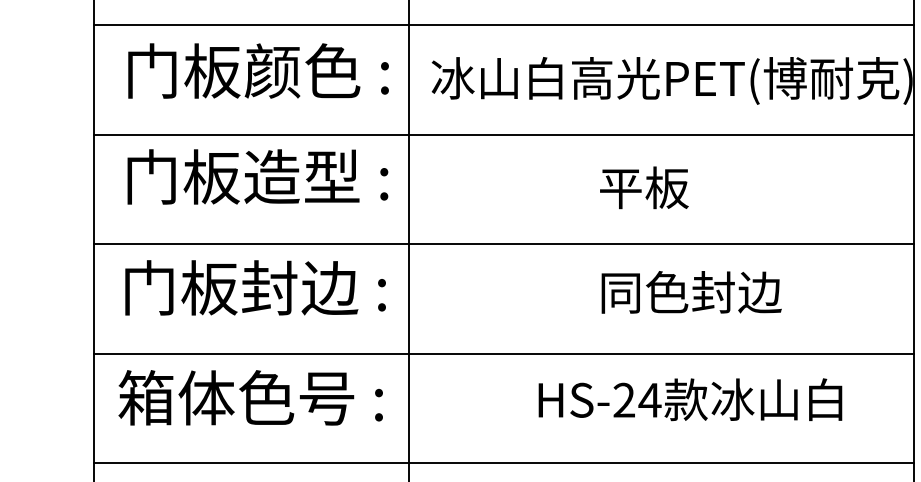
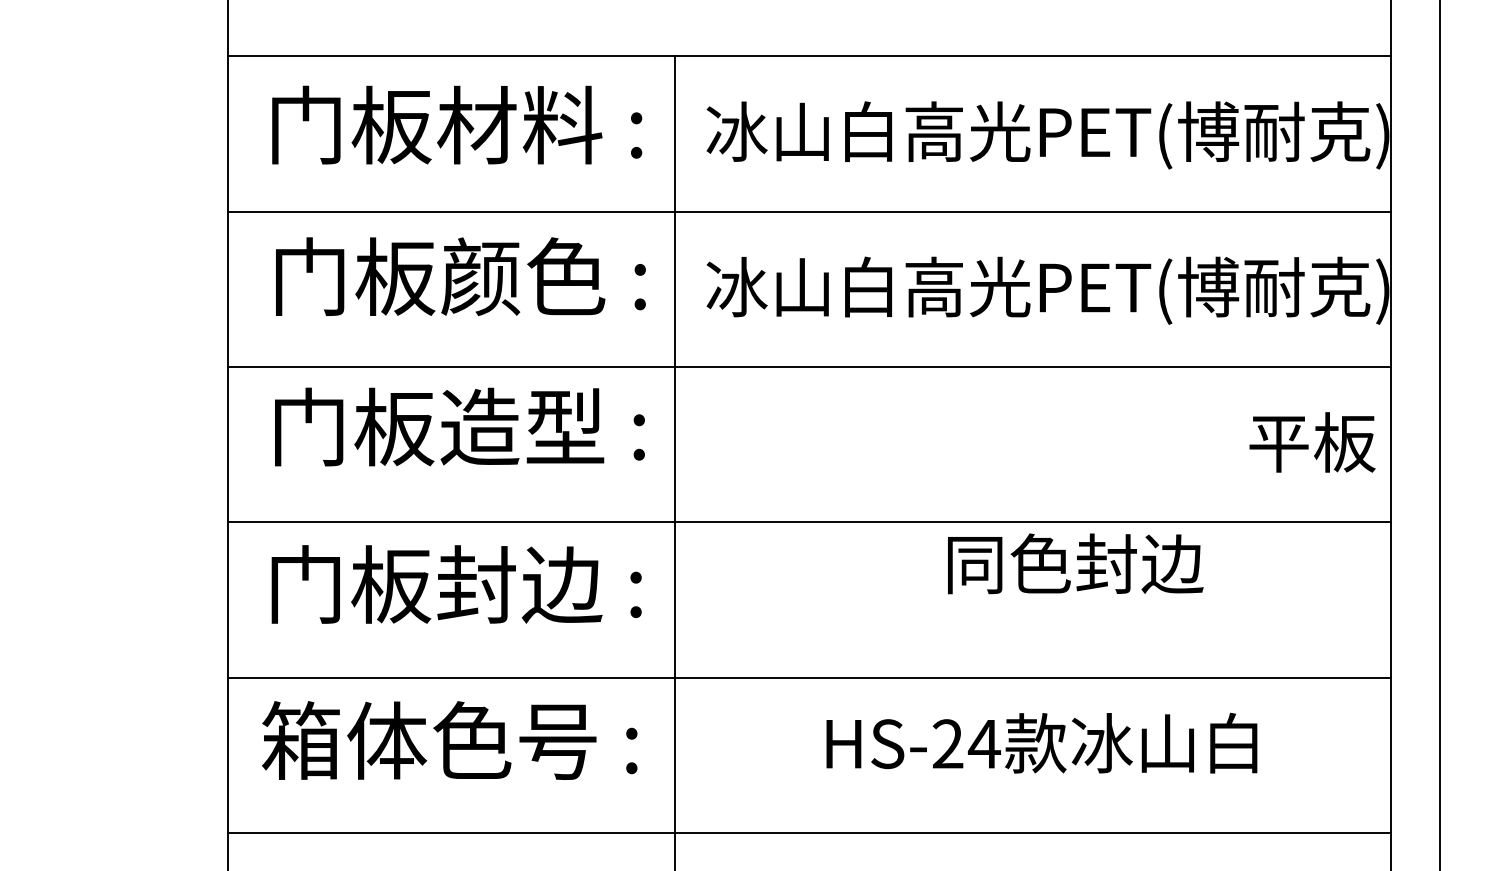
text: (644, 187) -> (1312, 442), moved
text: (691, 292) -> (1075, 563), moved
text: (690, 399) -> (1041, 742), moved

